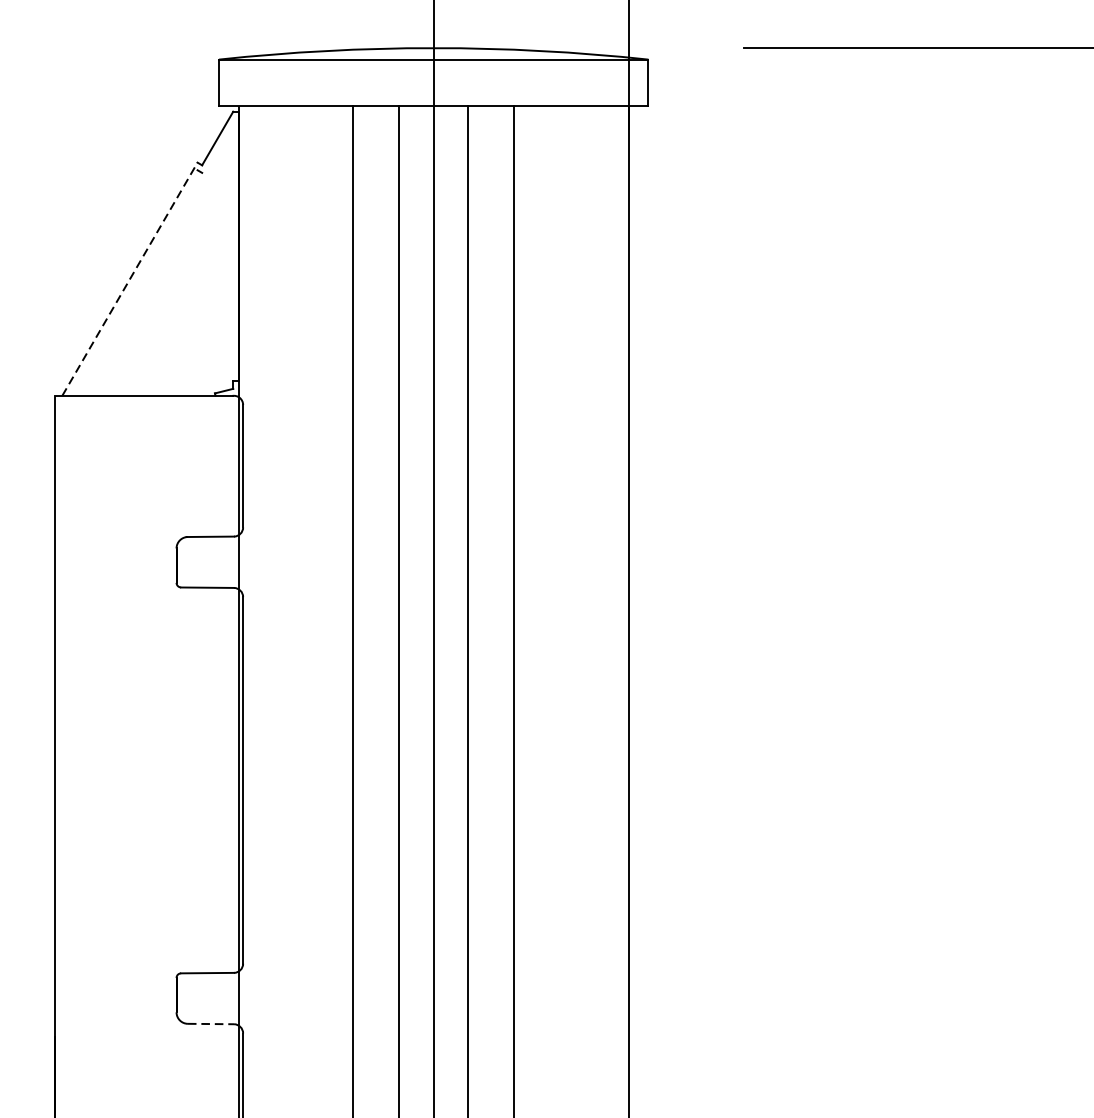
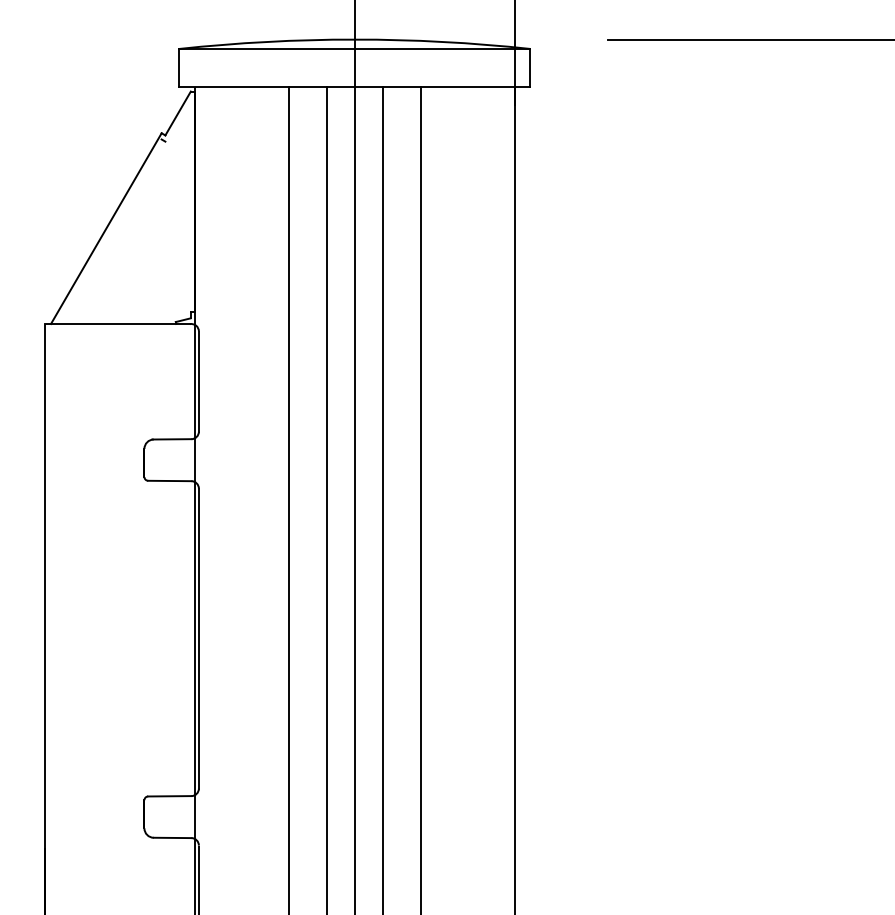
line: (130, 279) -> (106, 228), dashed -> solid
line: (210, 1023) -> (172, 837), dashed -> solid

